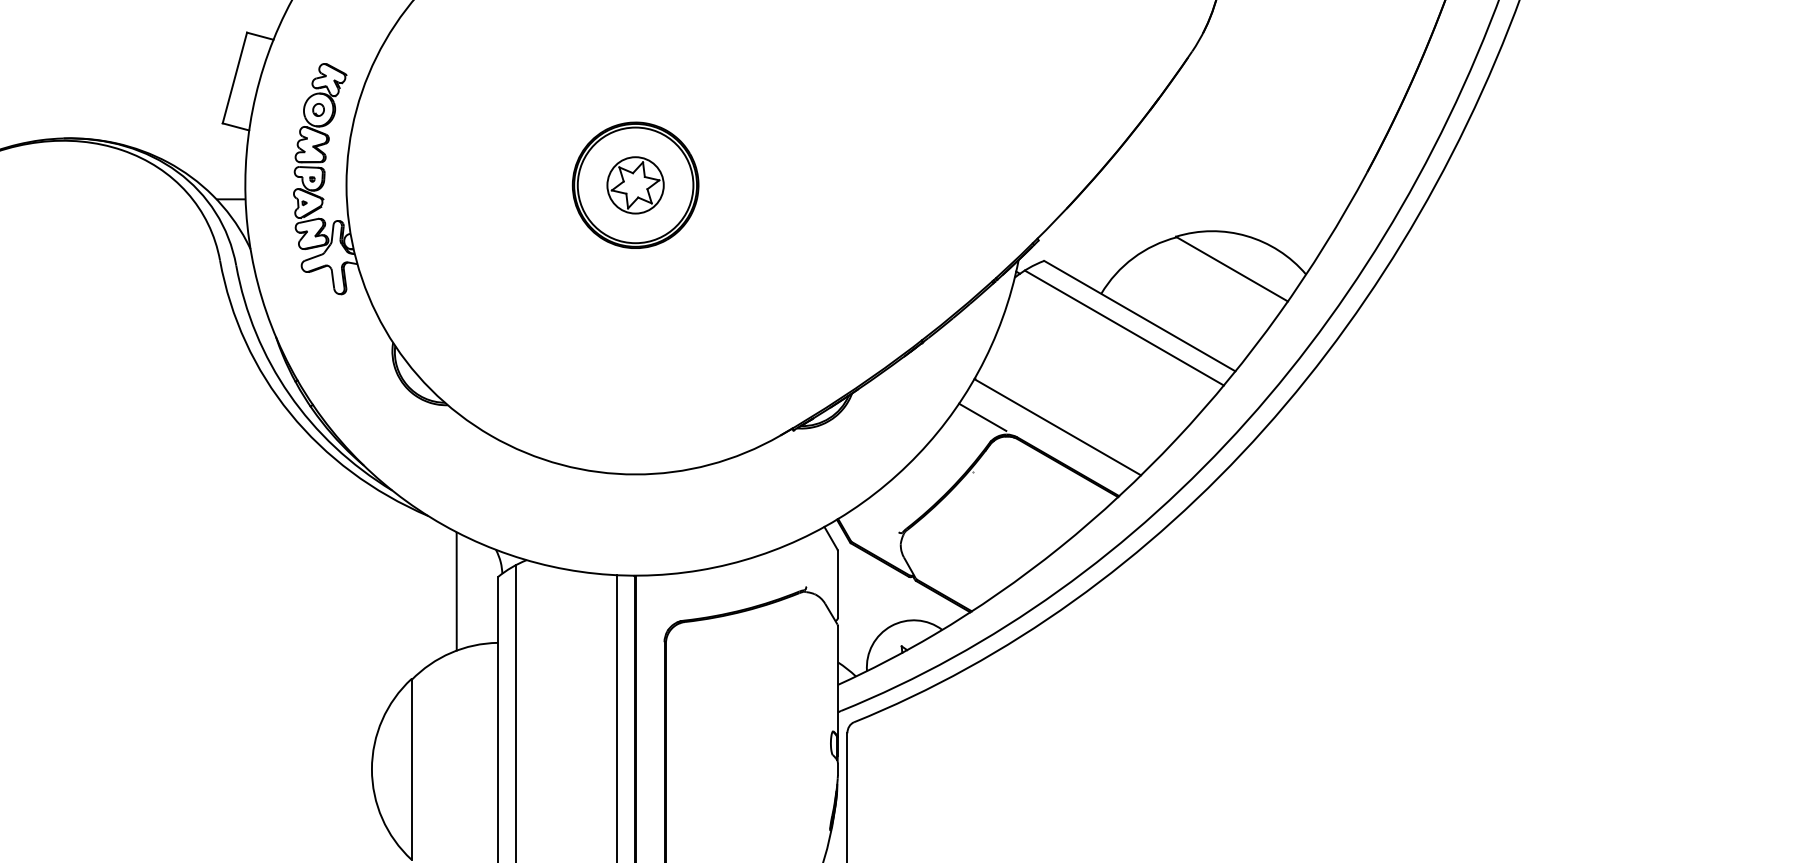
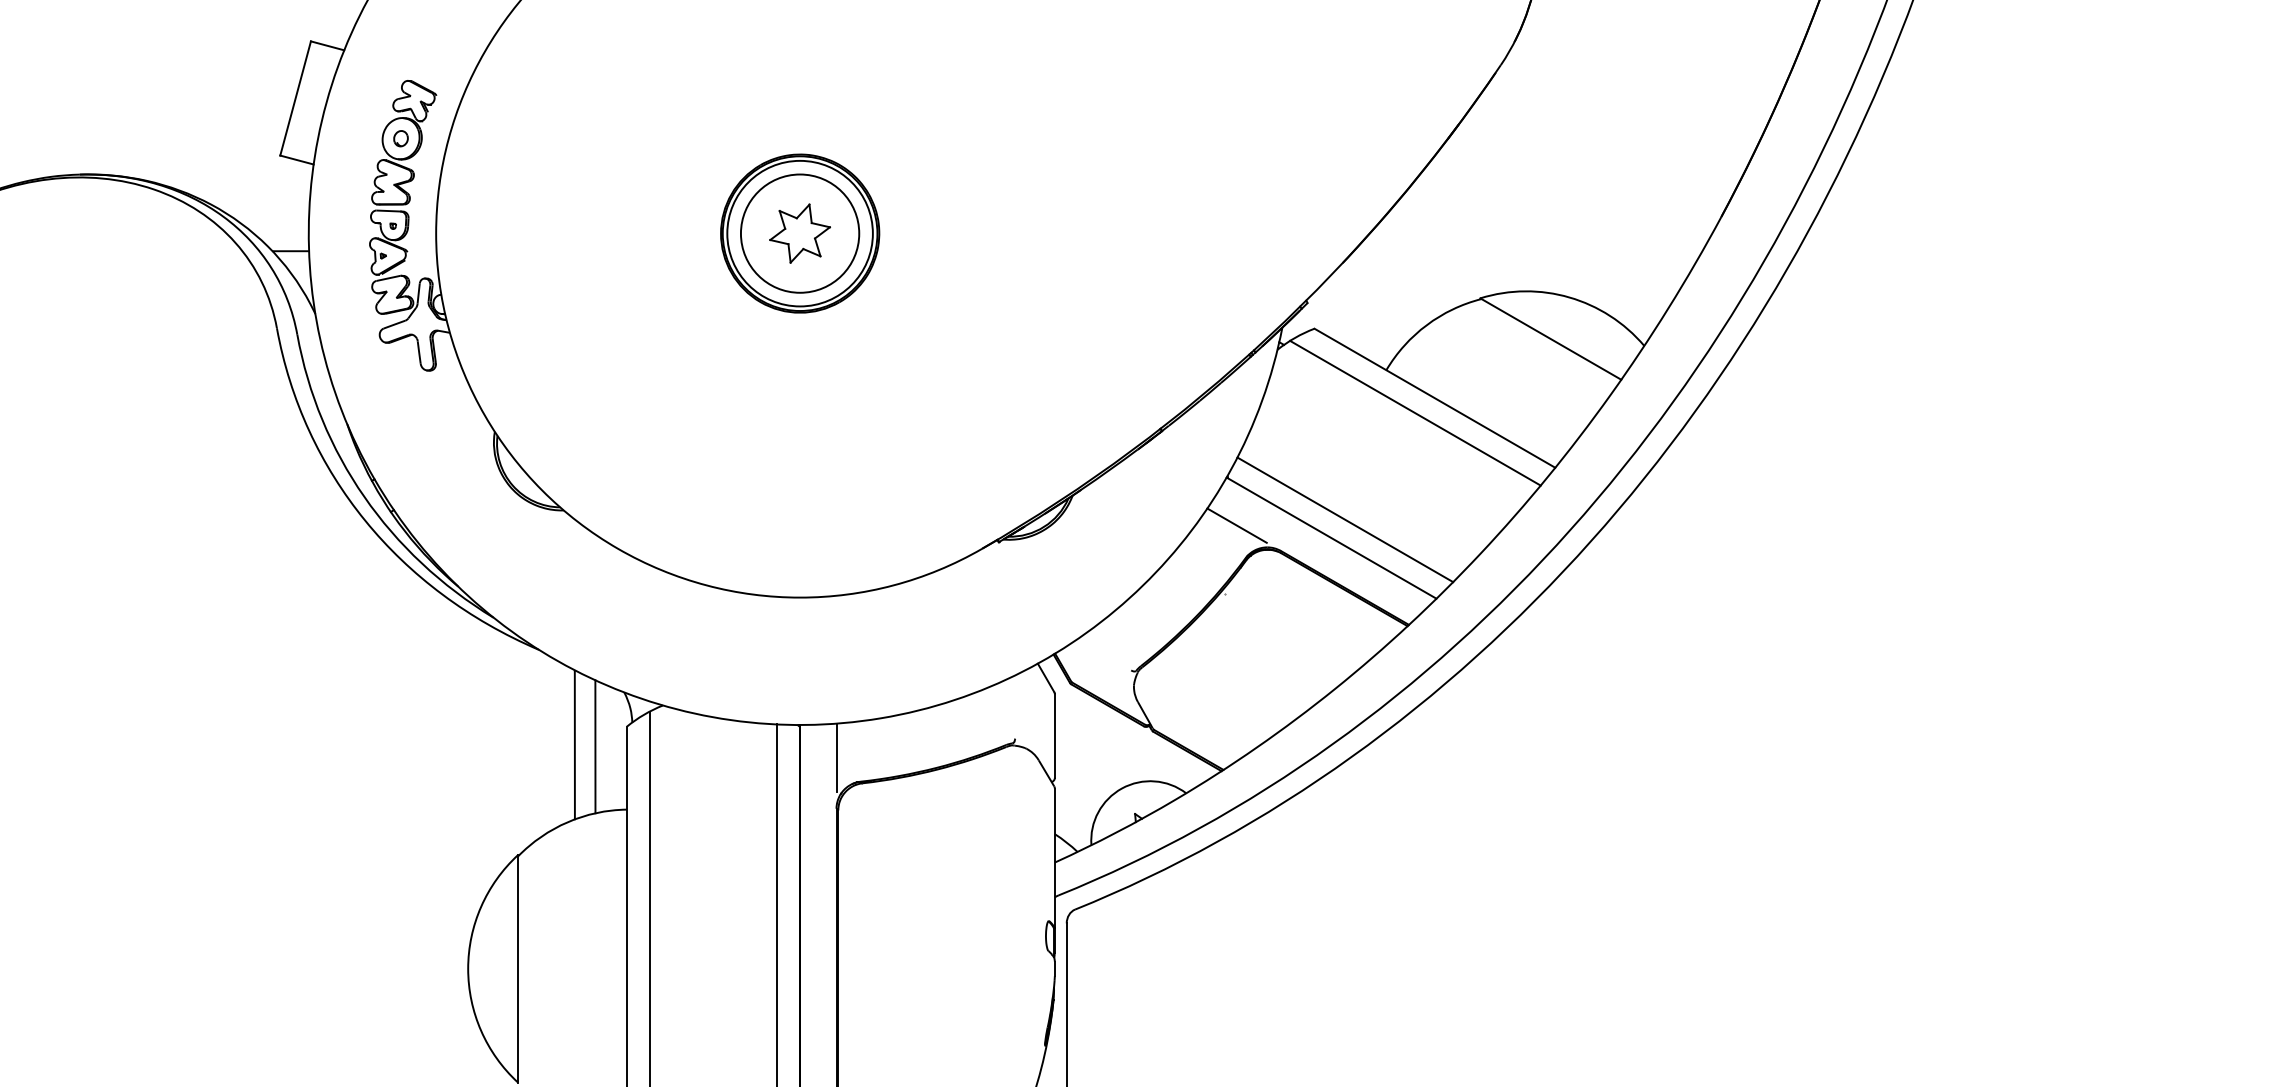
circle: (635, 185) -> (799, 233), size x1.67
line: (1068, 412) -> (1345, 519), added
line: (473, 592) -> (595, 746), added
line: (664, 601) -> (836, 757), added

